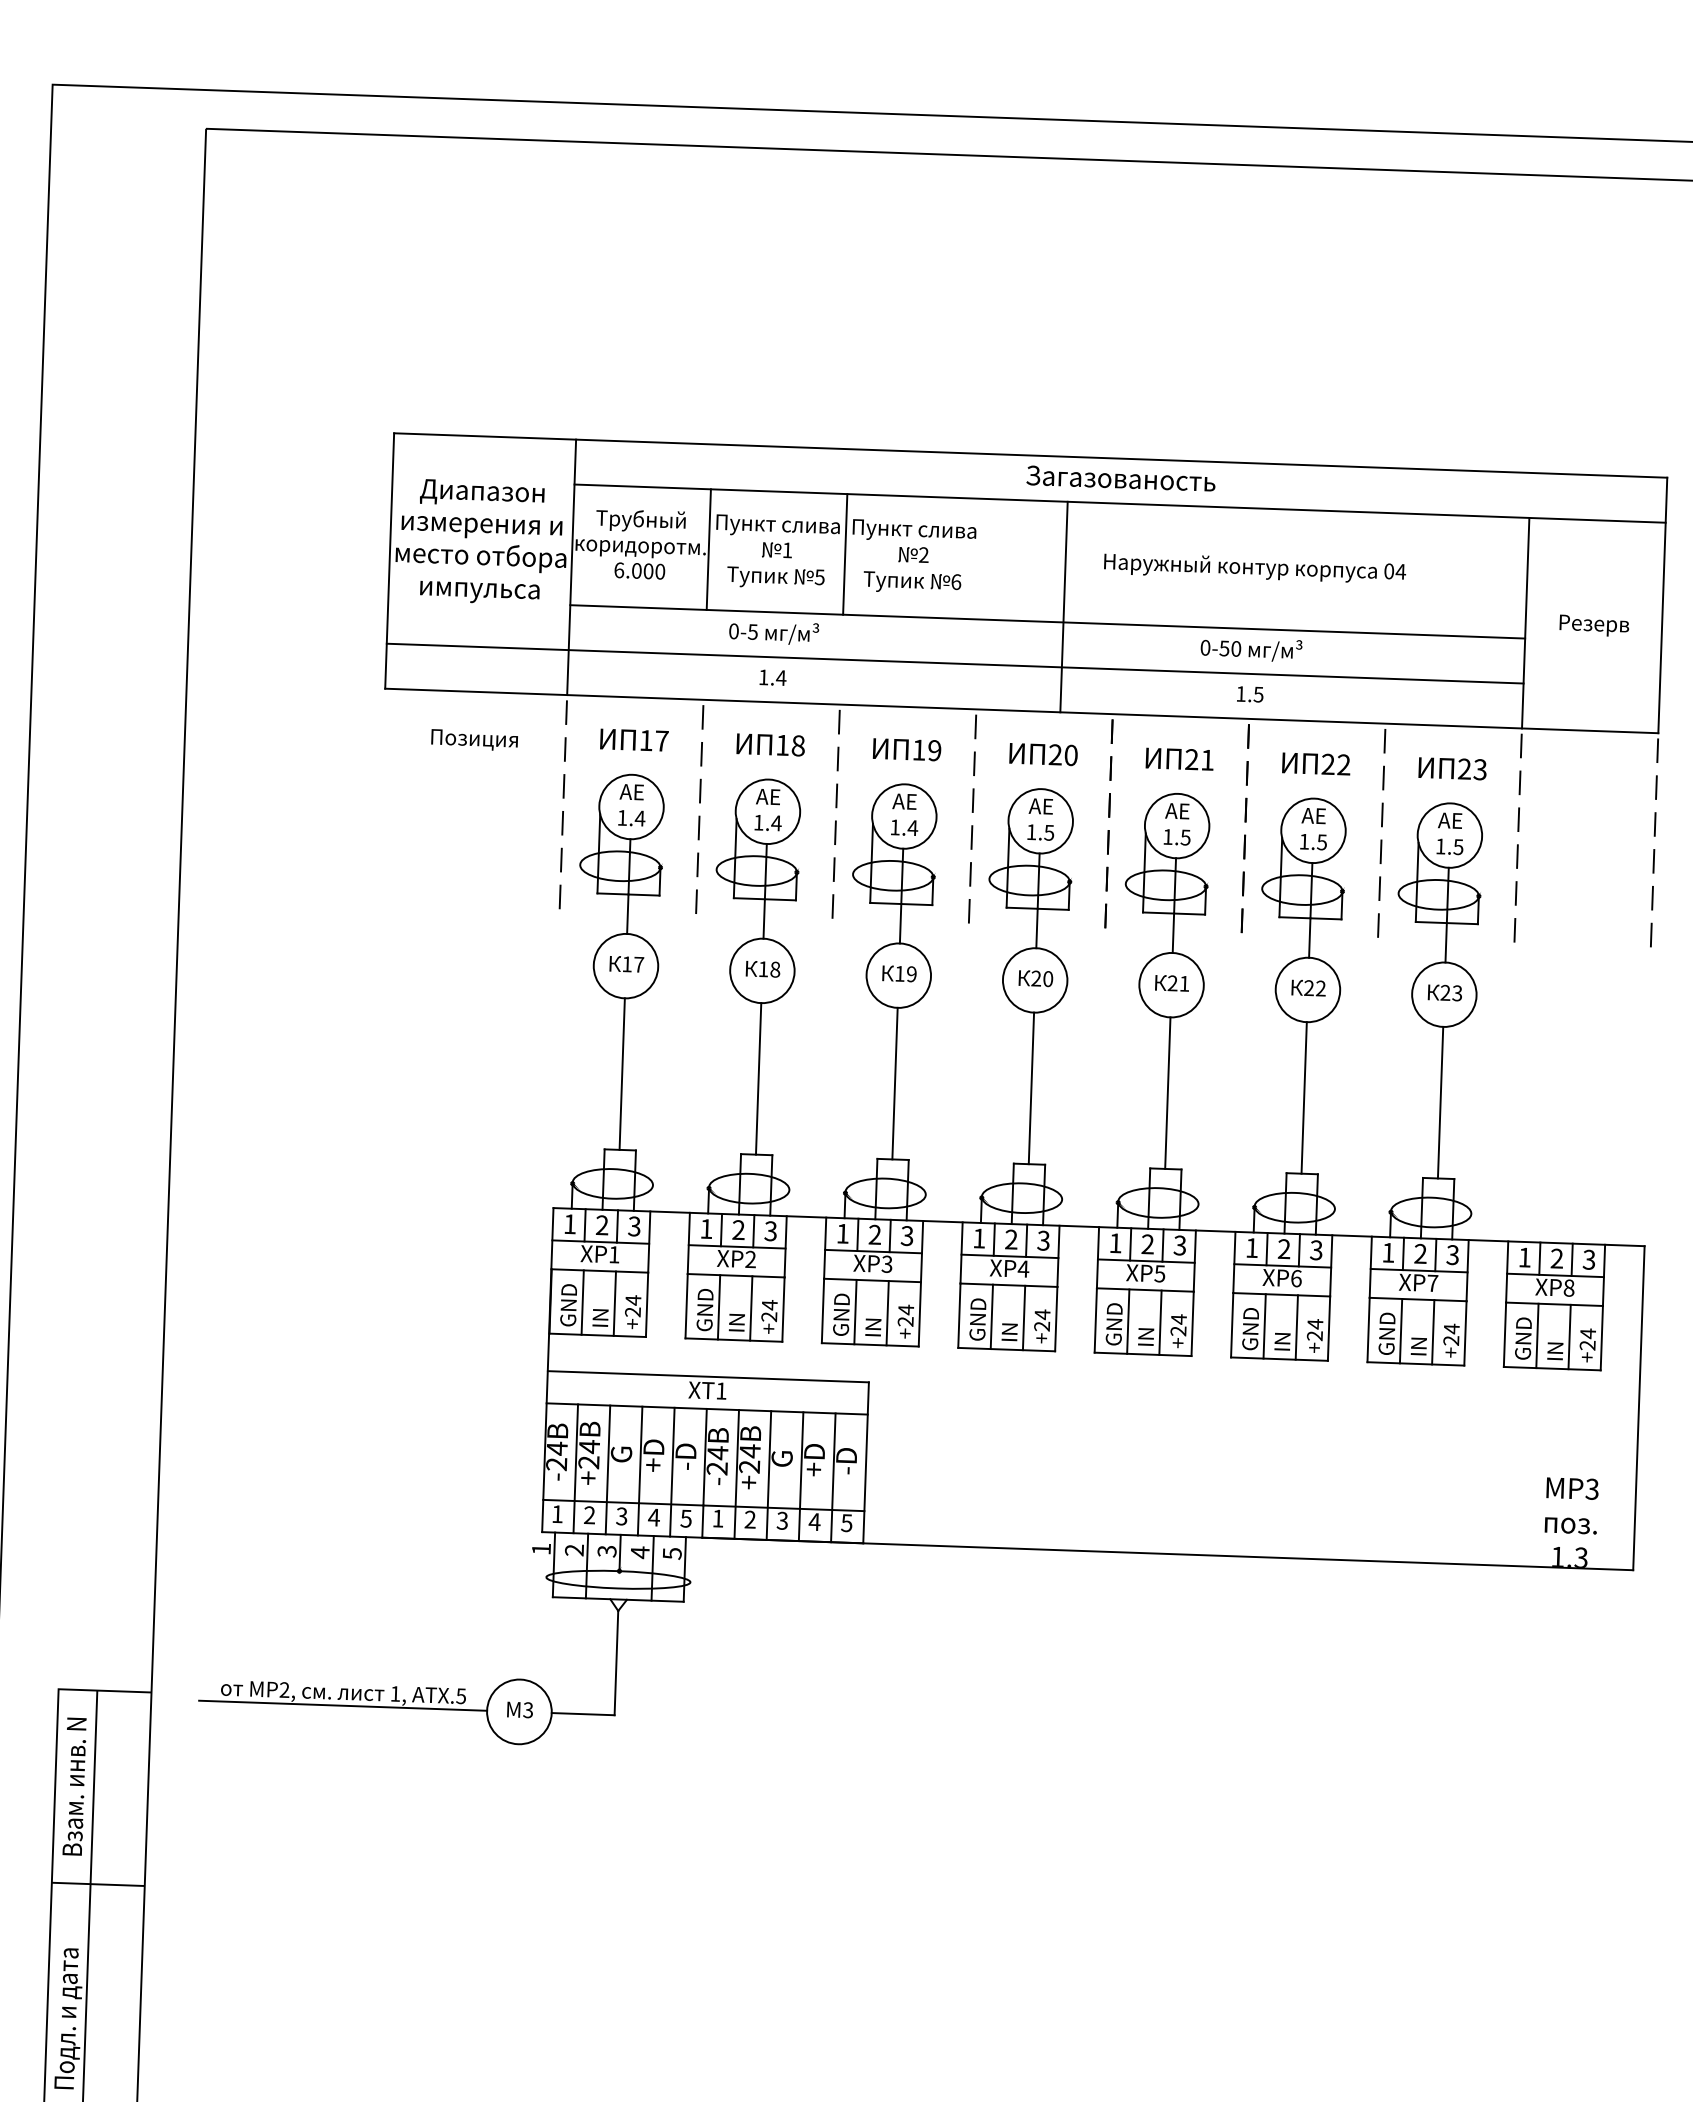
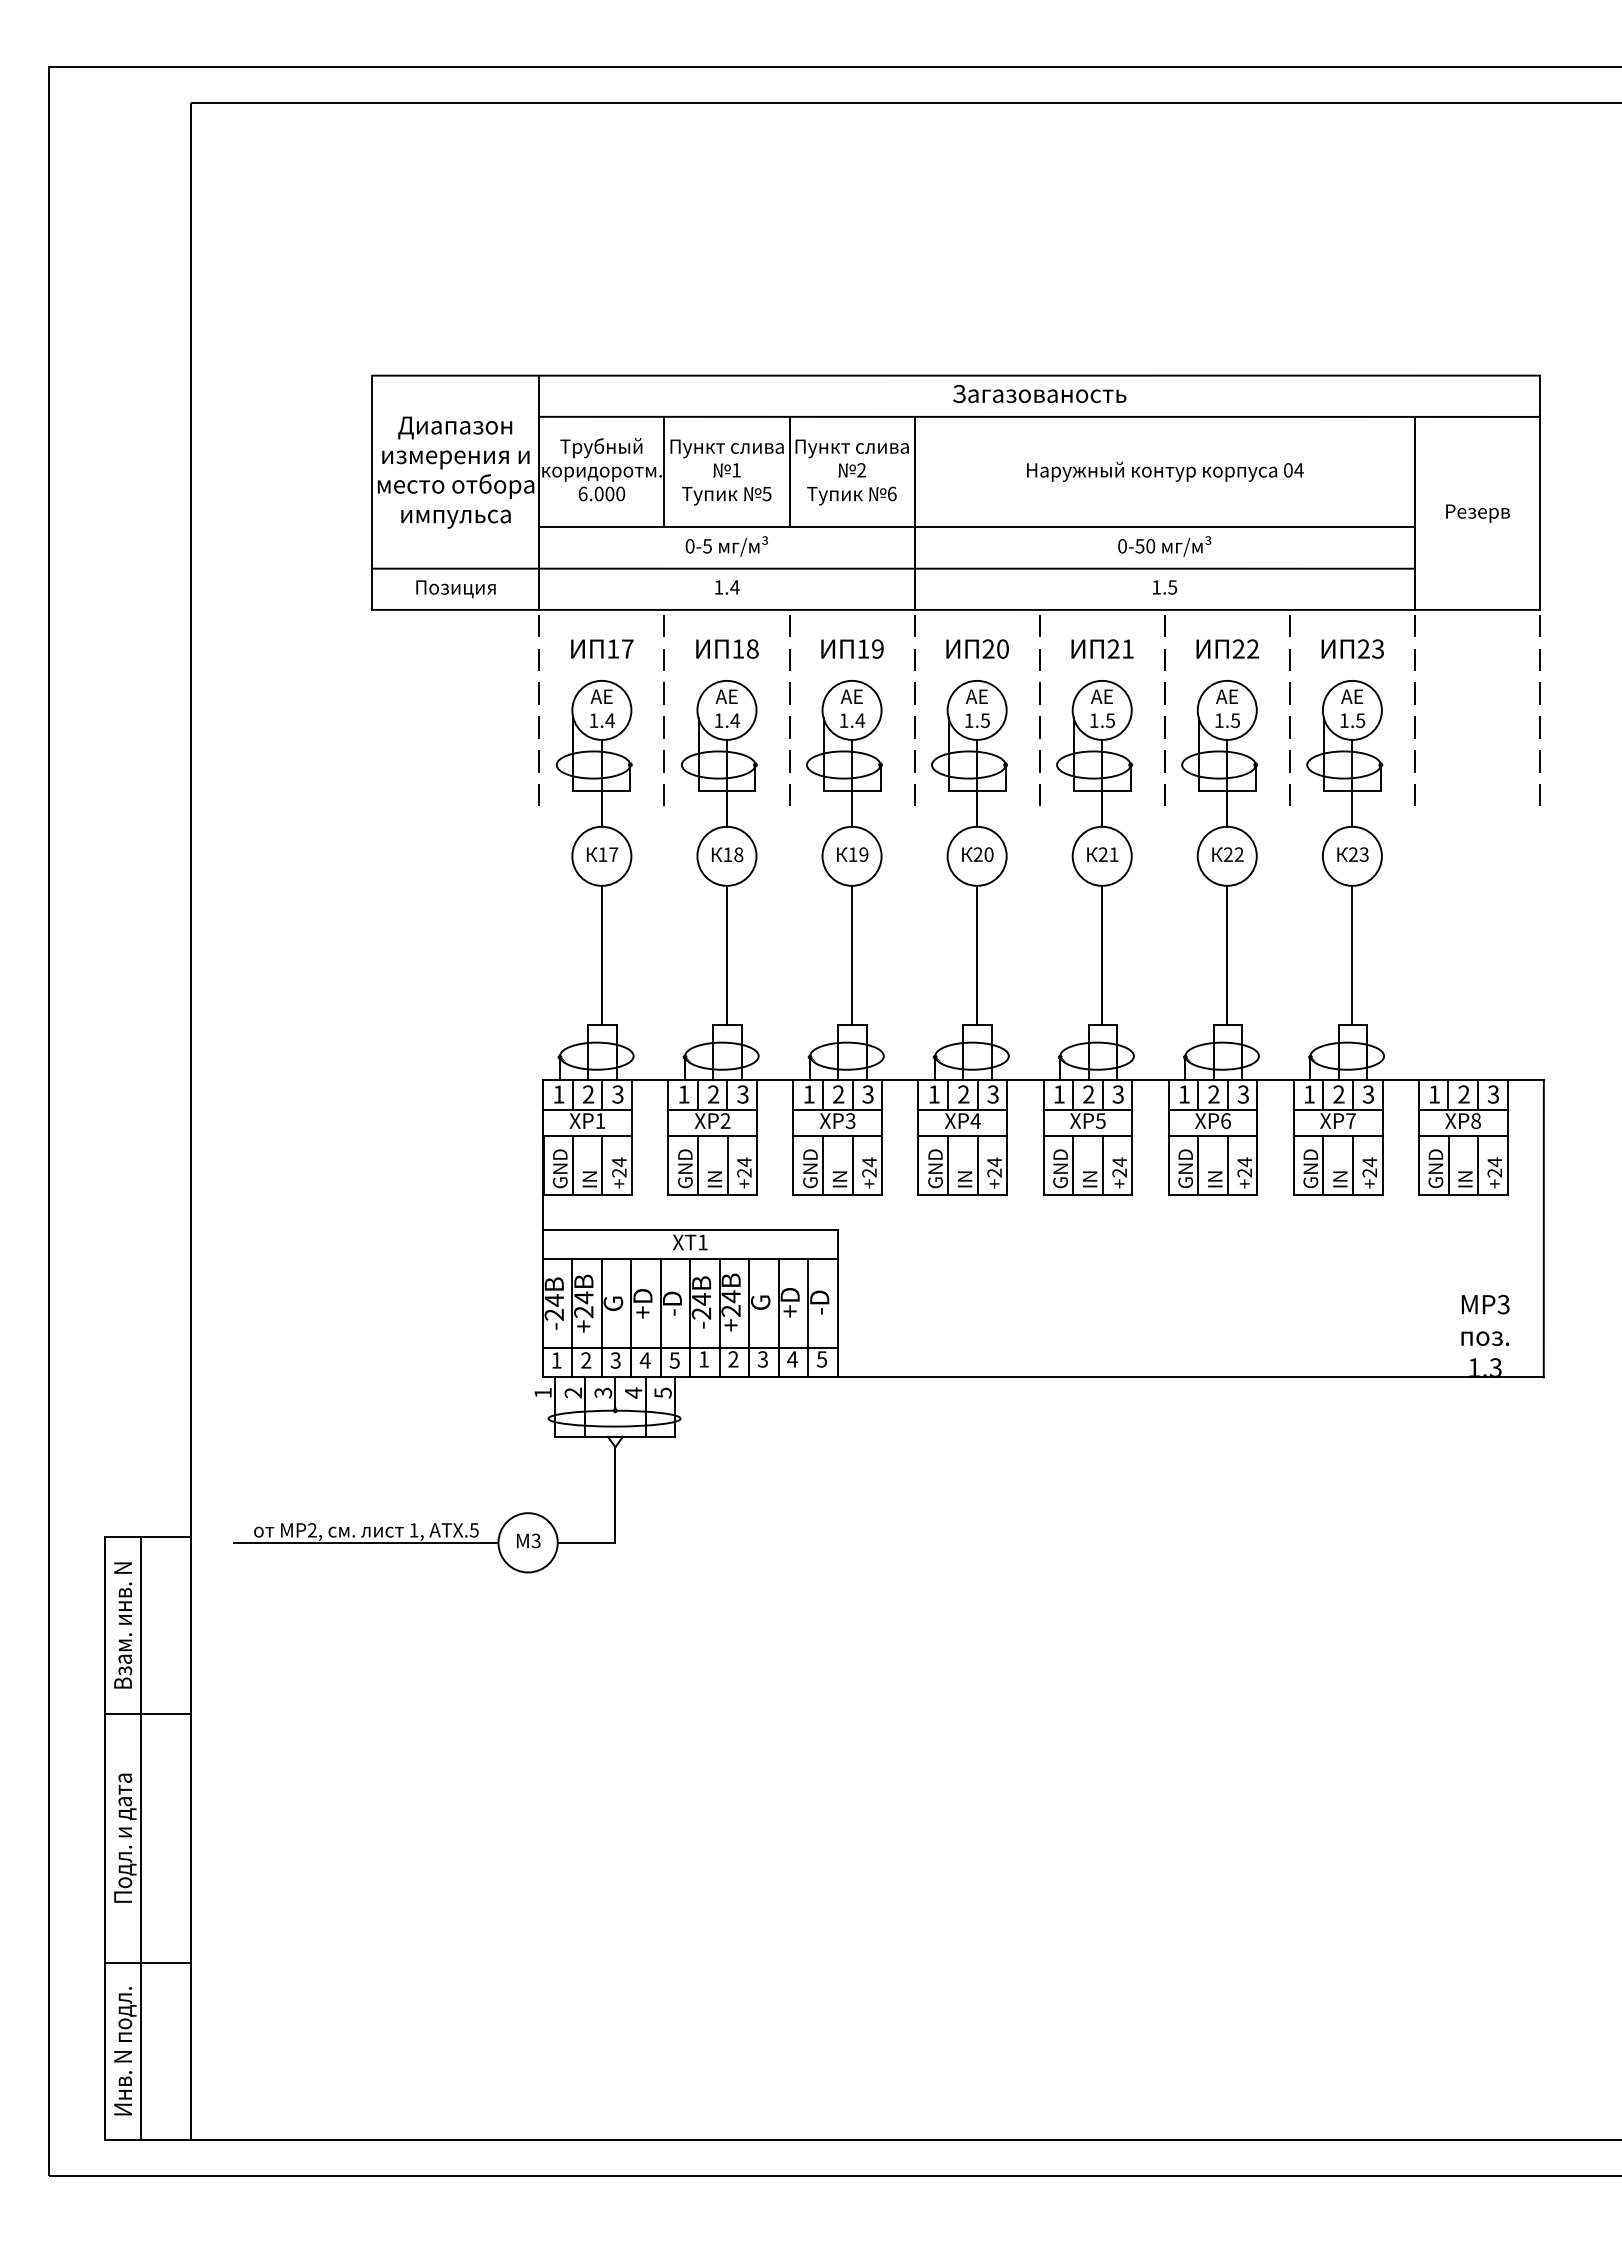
line: (1063, 606) -> (914, 512), moved
text: (474, 740) -> (455, 589), moved

